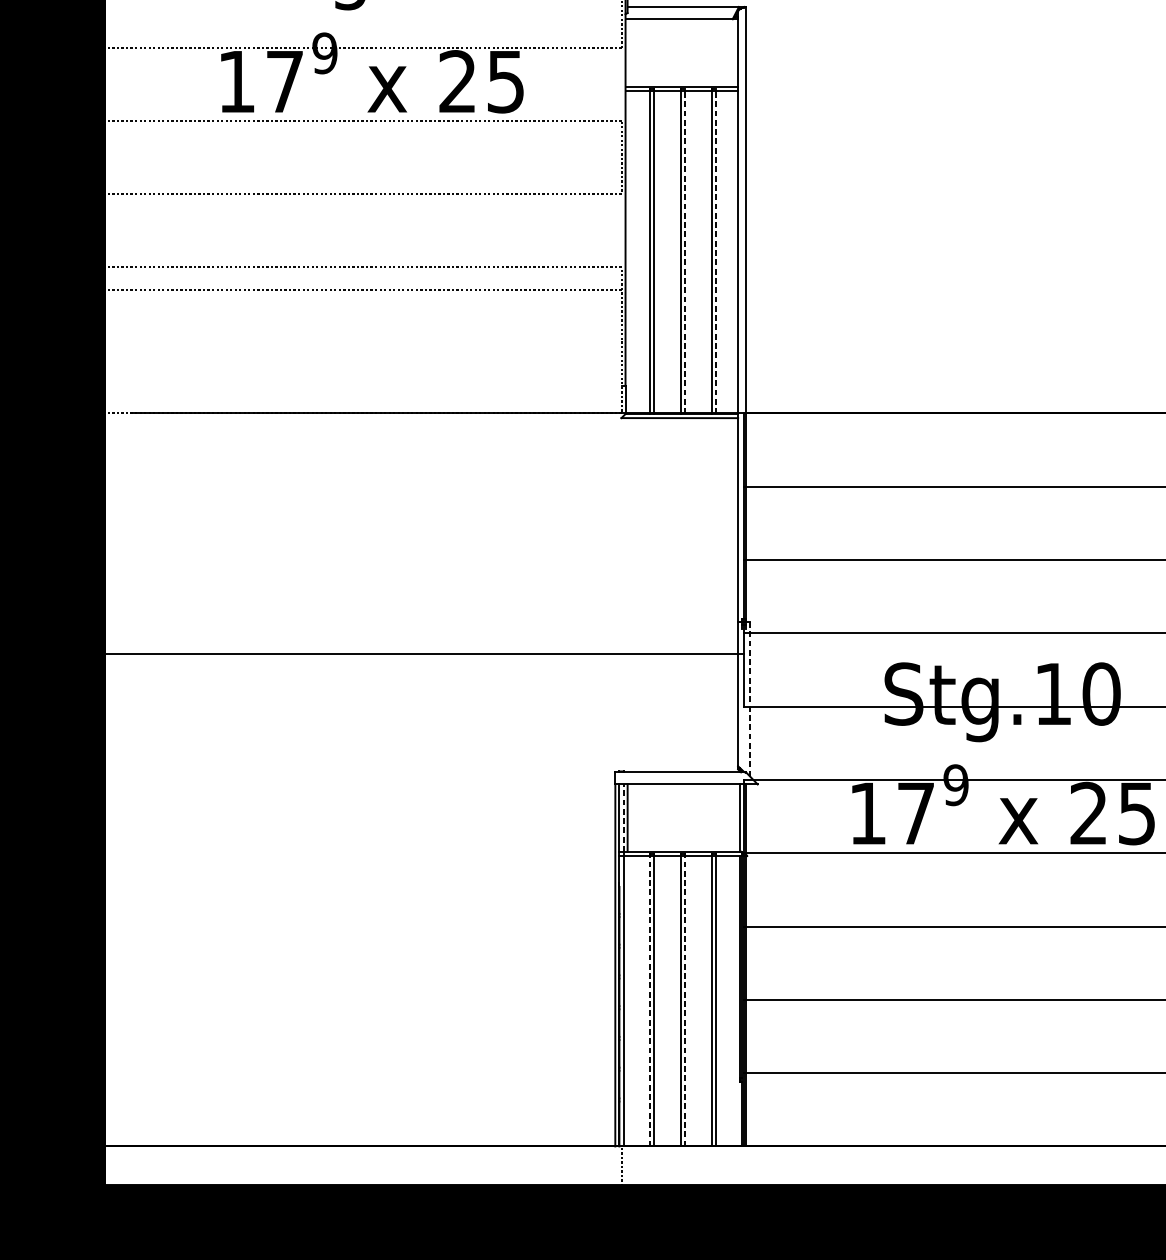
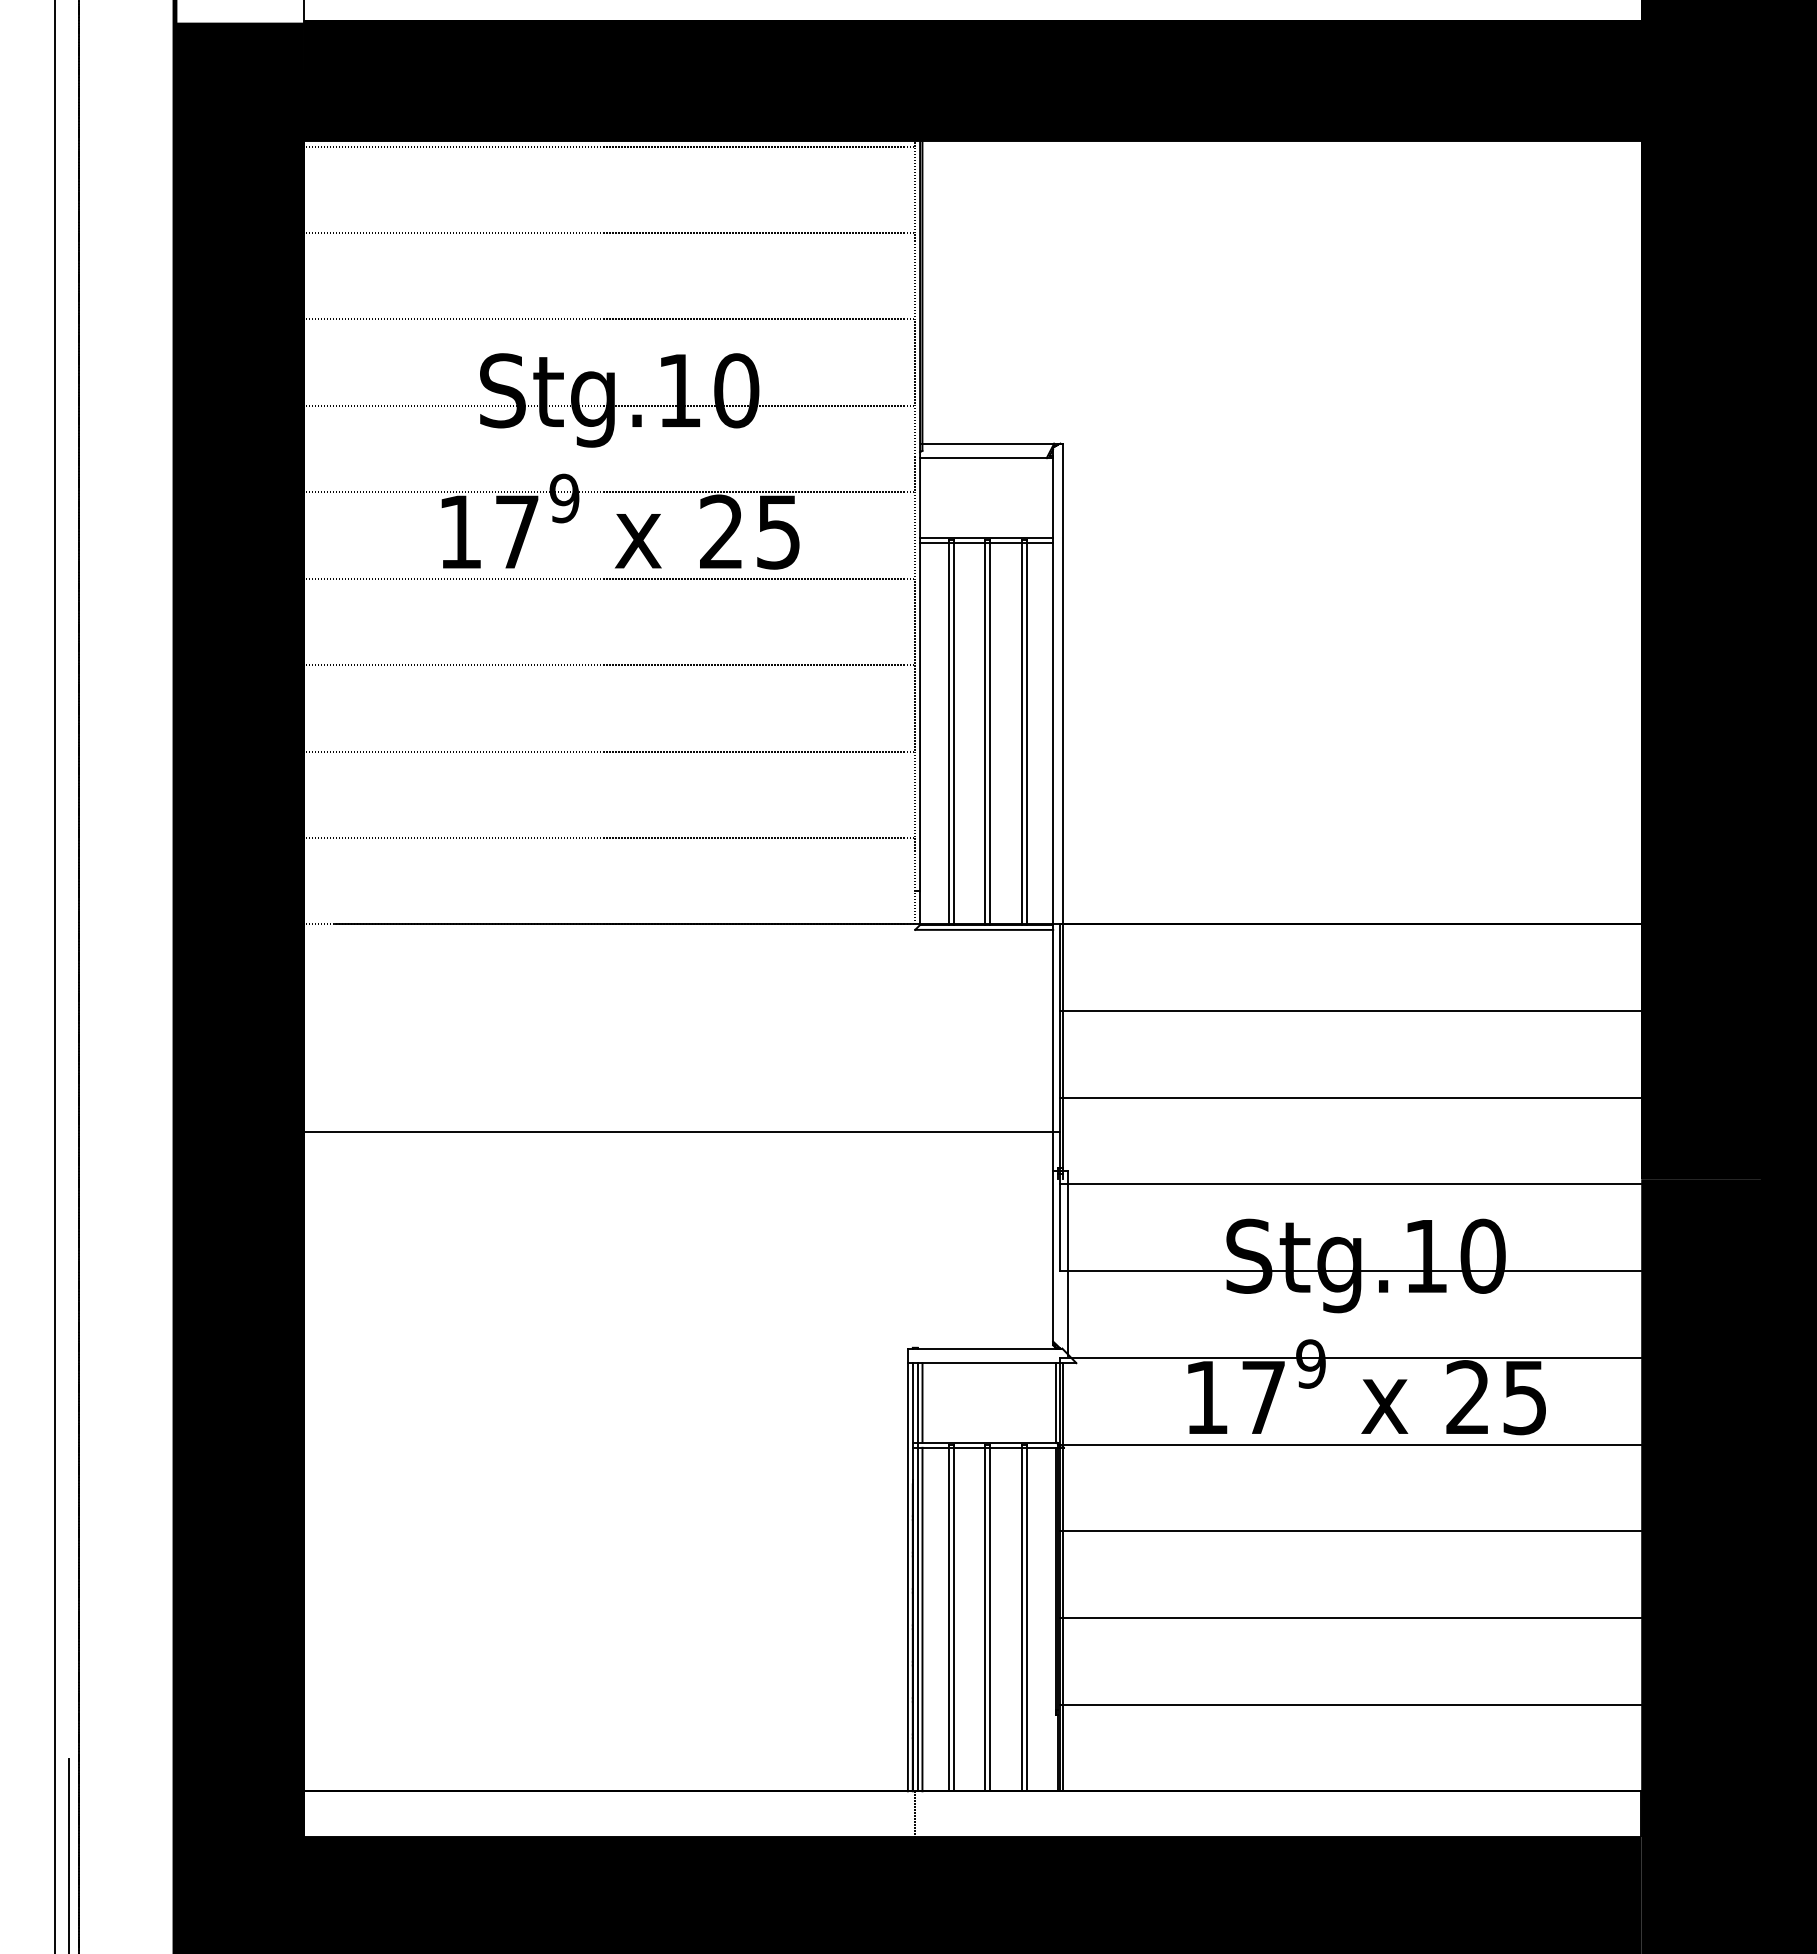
line: (621, 84) -> (915, 535), added
line: (621, 230) -> (915, 708), added
line: (685, 251) -> (990, 732), dashed -> solid
line: (715, 251) -> (1026, 732), dashed -> solid
line: (362, 290) -> (609, 837), moved
line: (423, 653) -> (681, 1132), moved
line: (750, 700) -> (1067, 1263), dashed -> solid
line: (623, 818) -> (917, 1403), dashed -> solid
line: (627, 1001) -> (922, 1619), added
line: (650, 1001) -> (949, 1619), dashed -> solid
line: (685, 1001) -> (990, 1619), dashed -> solid

